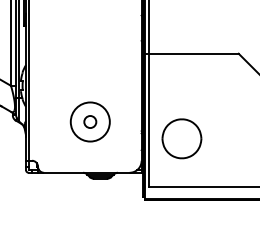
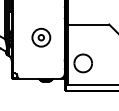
part: (90, 121) -> (41, 37), moved

